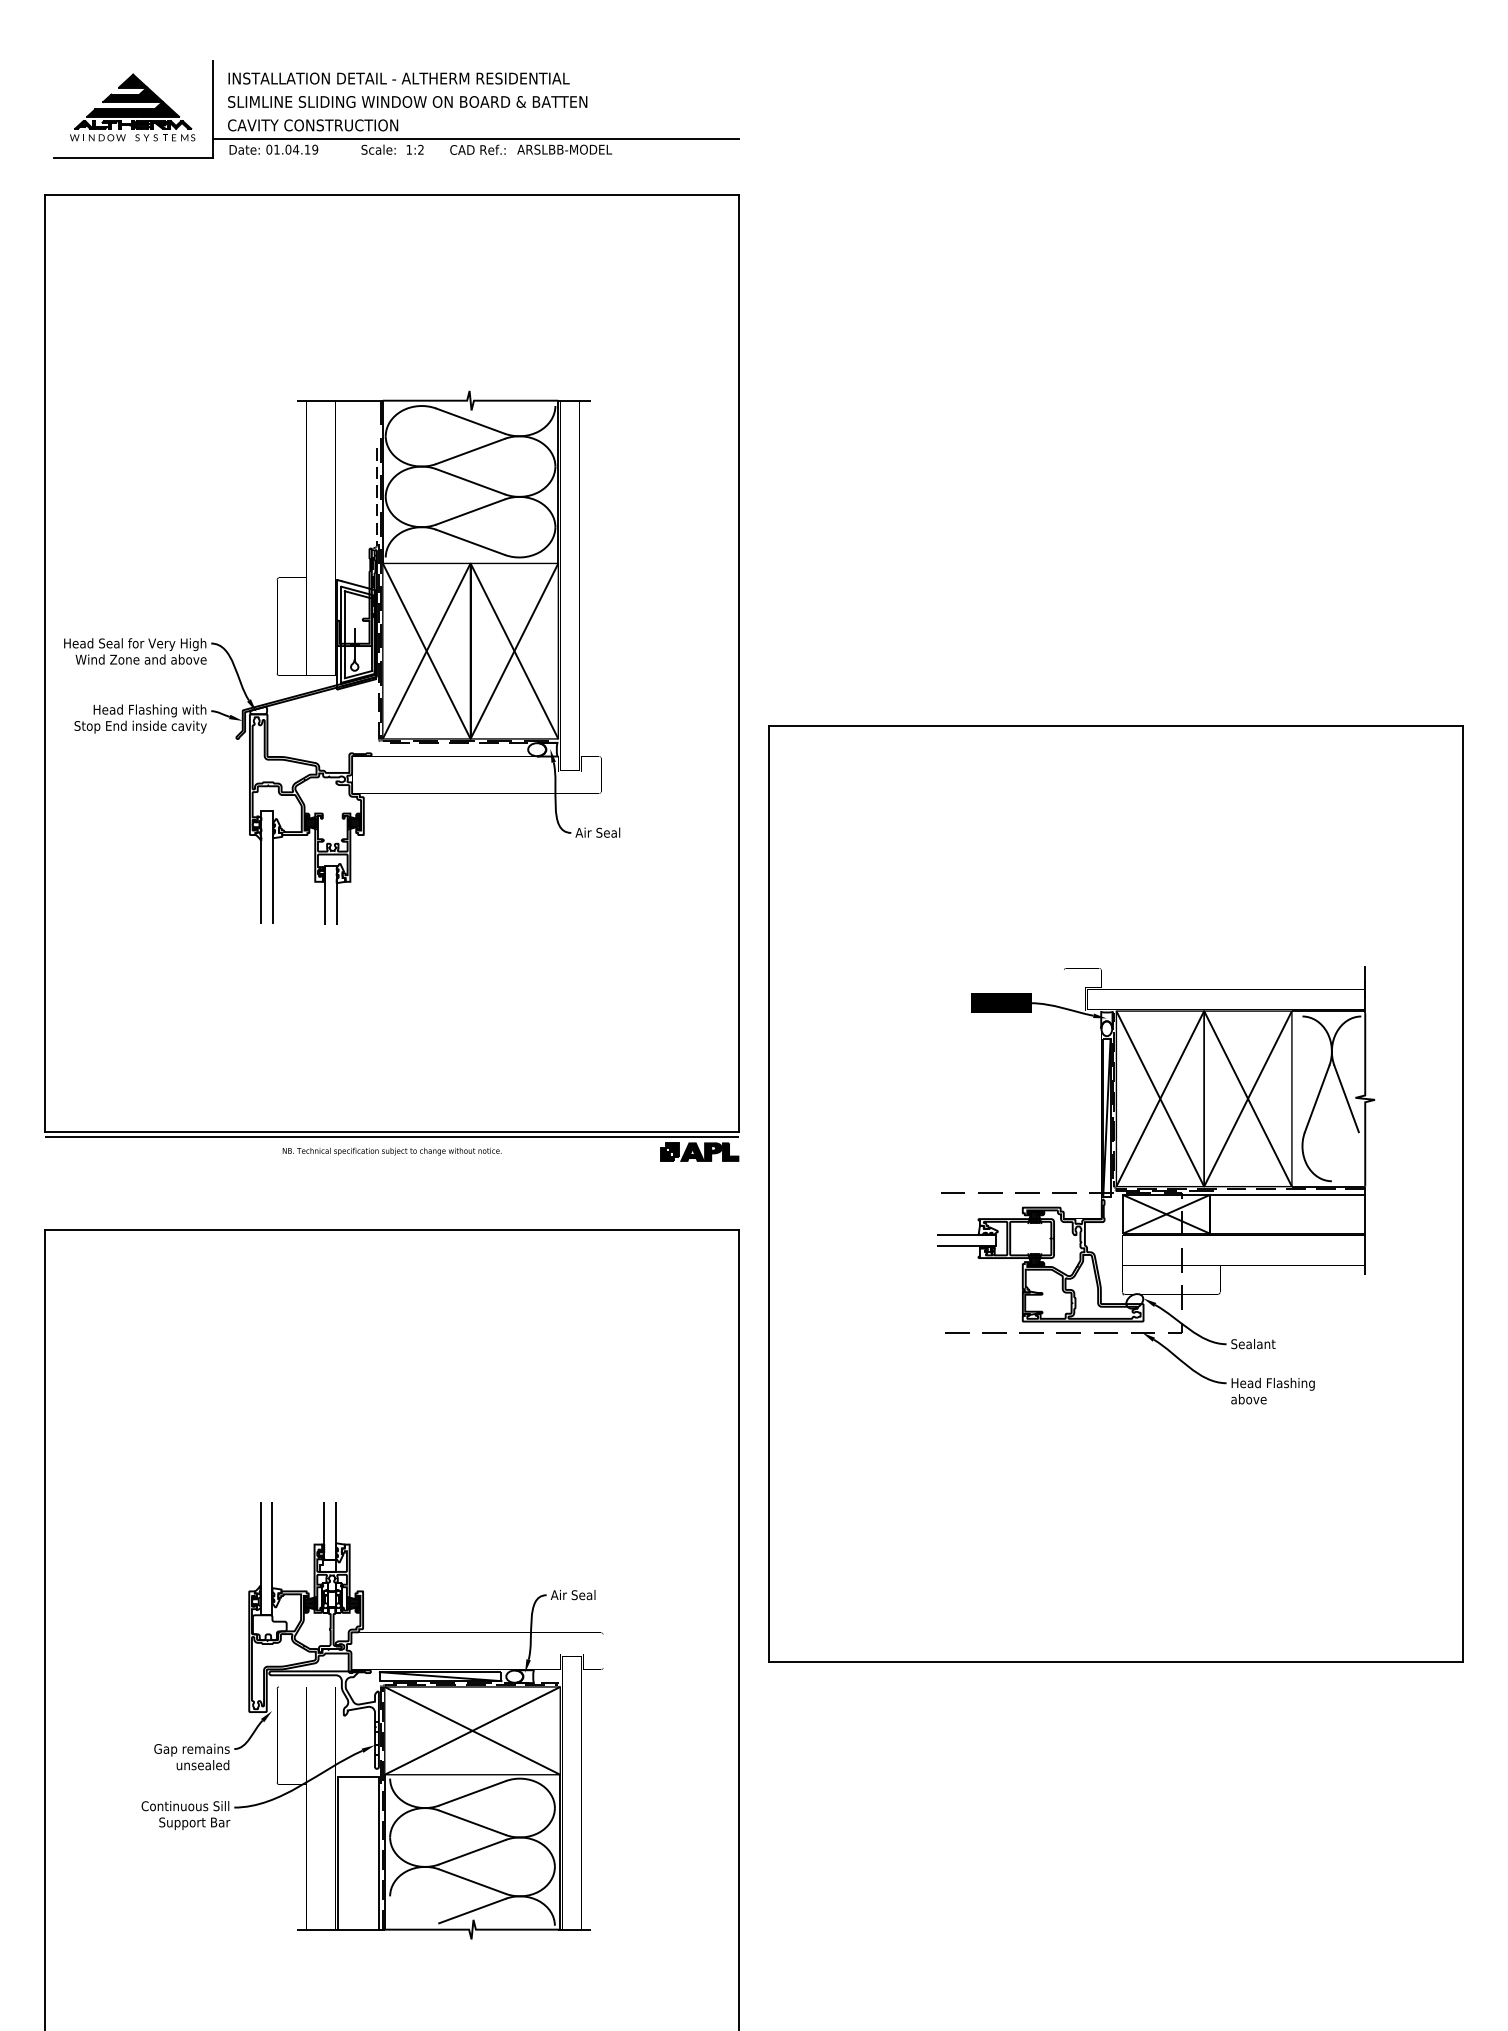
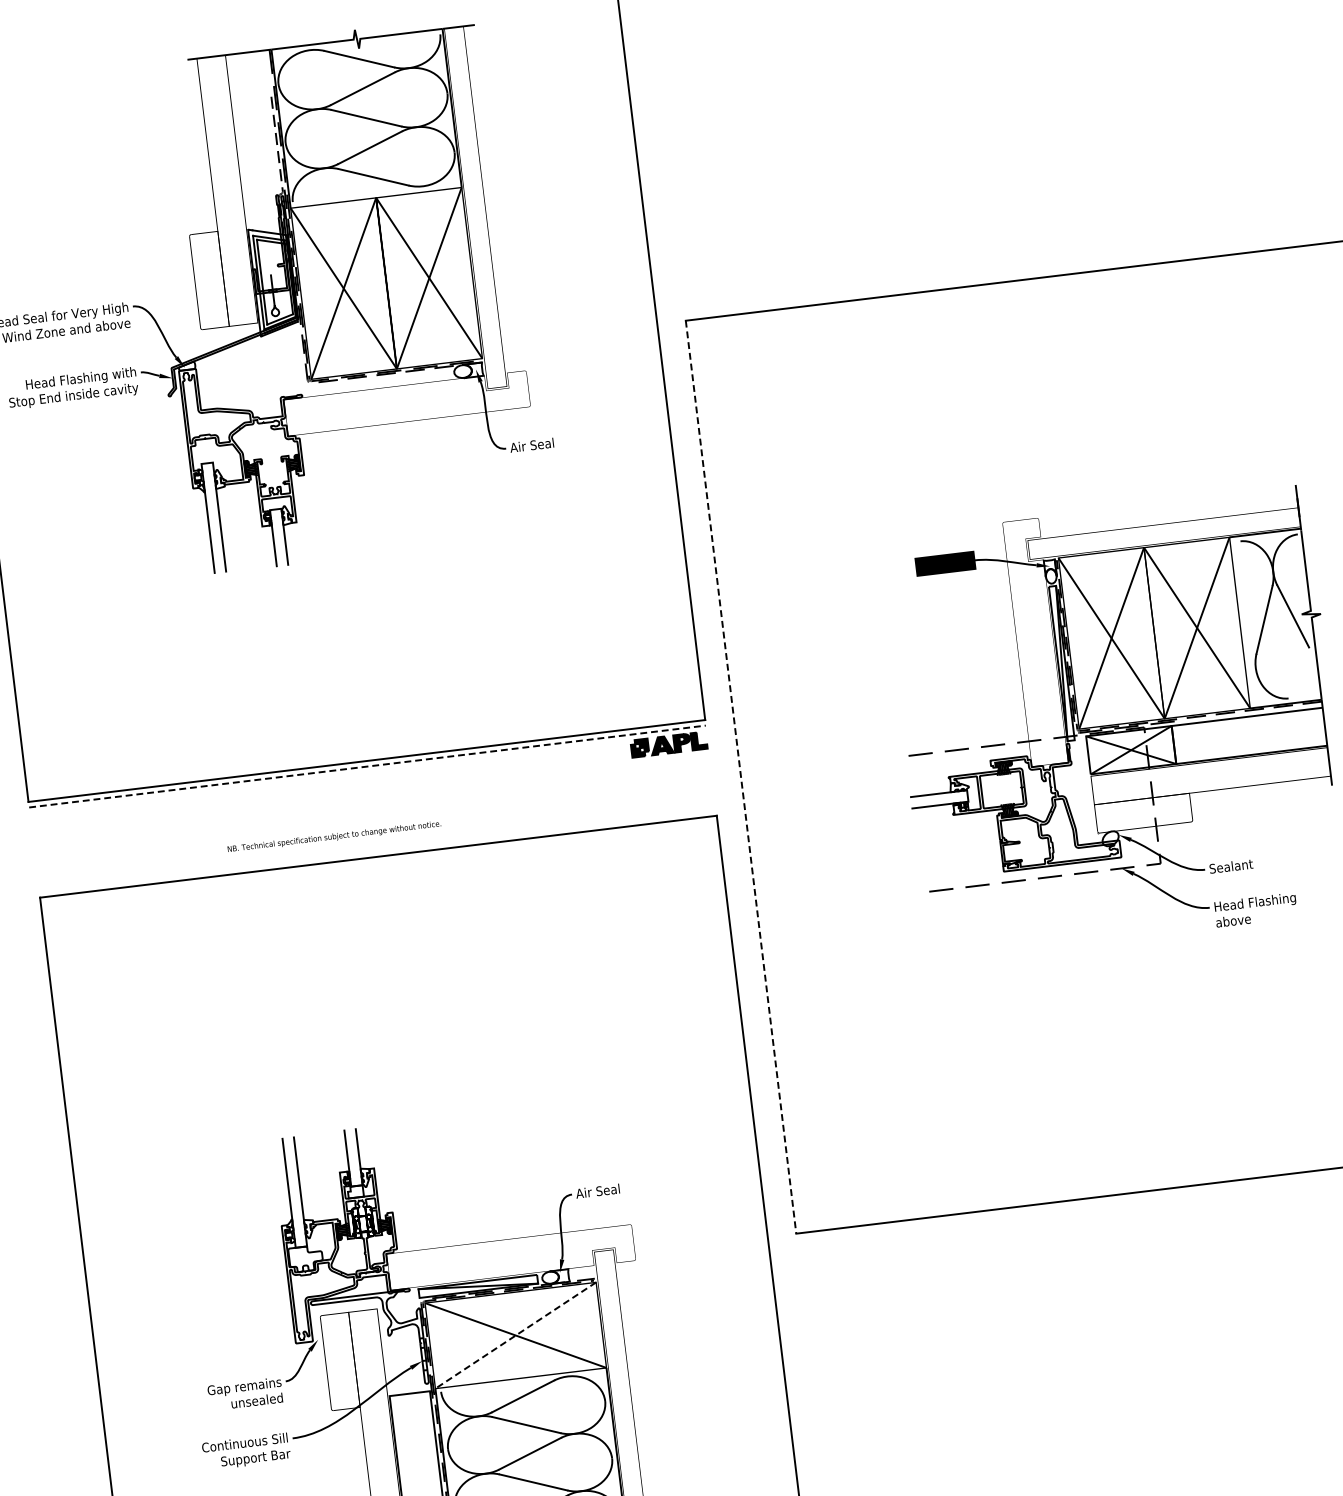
line: (392, 1137) -> (367, 766), solid -> dashed
text: (391, 1151) -> (333, 836), moved
line: (768, 1194) -> (741, 777), solid -> dashed
line: (472, 1731) -> (515, 1336), solid -> dashed

